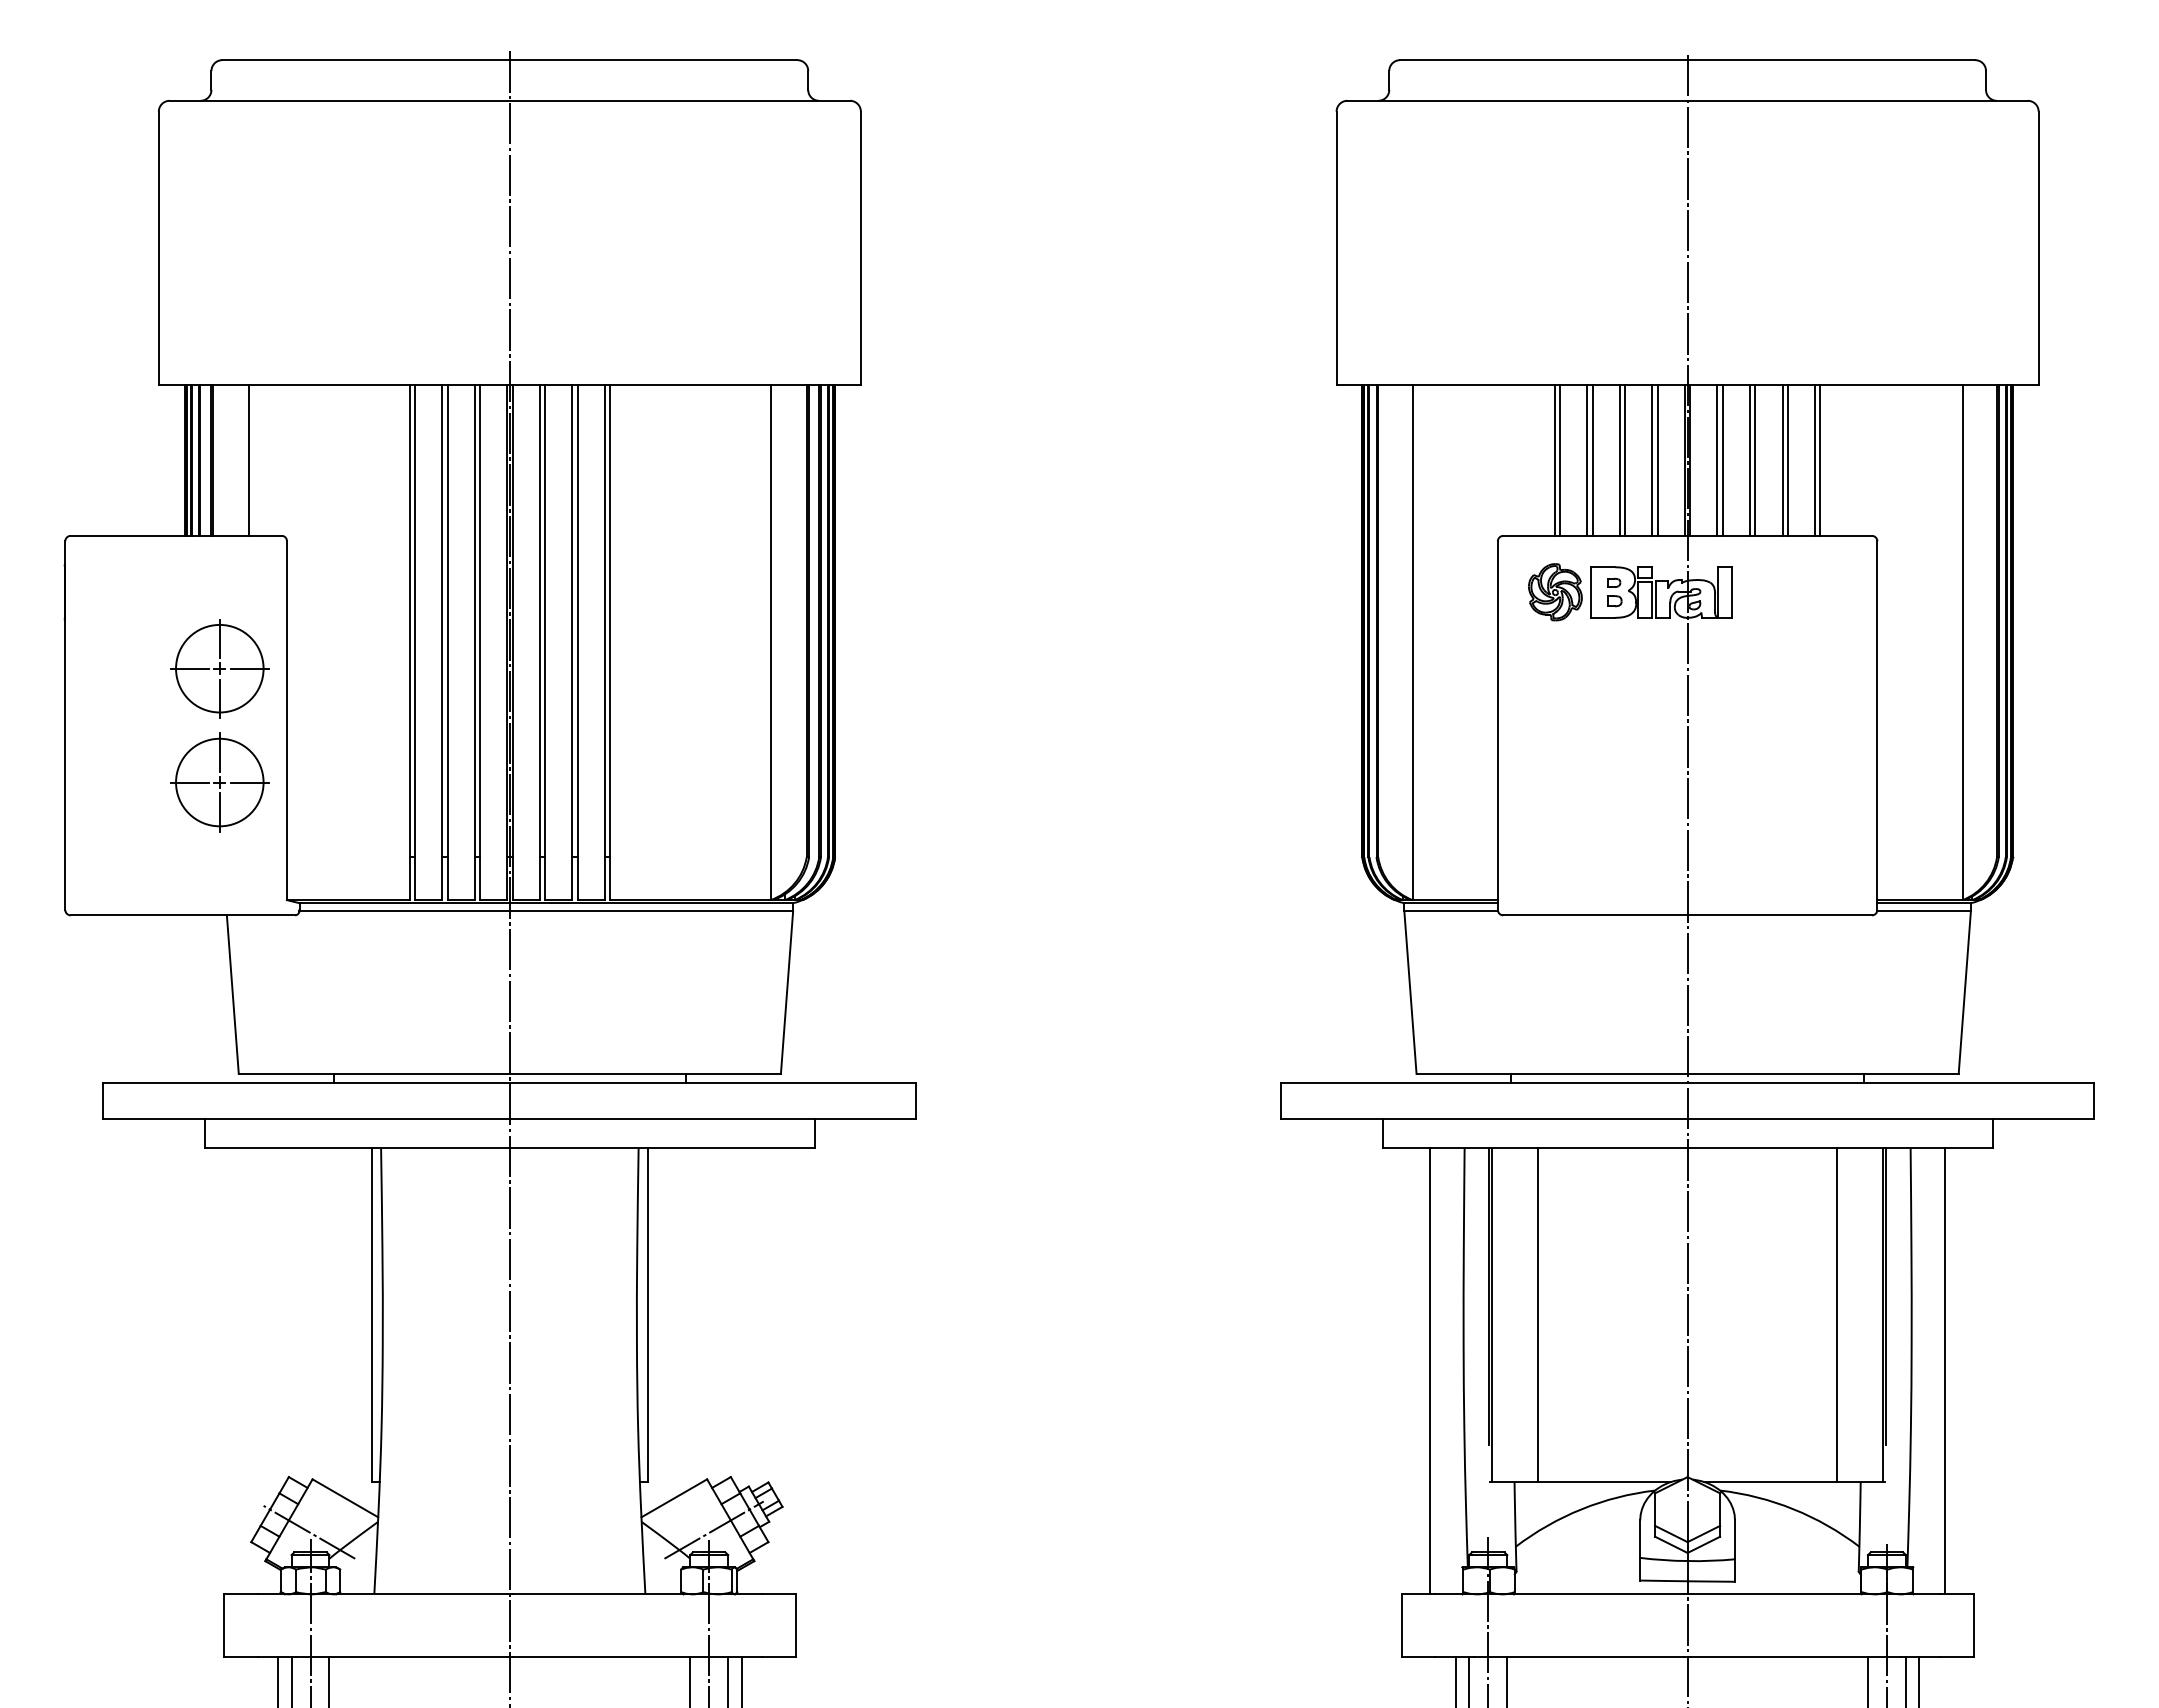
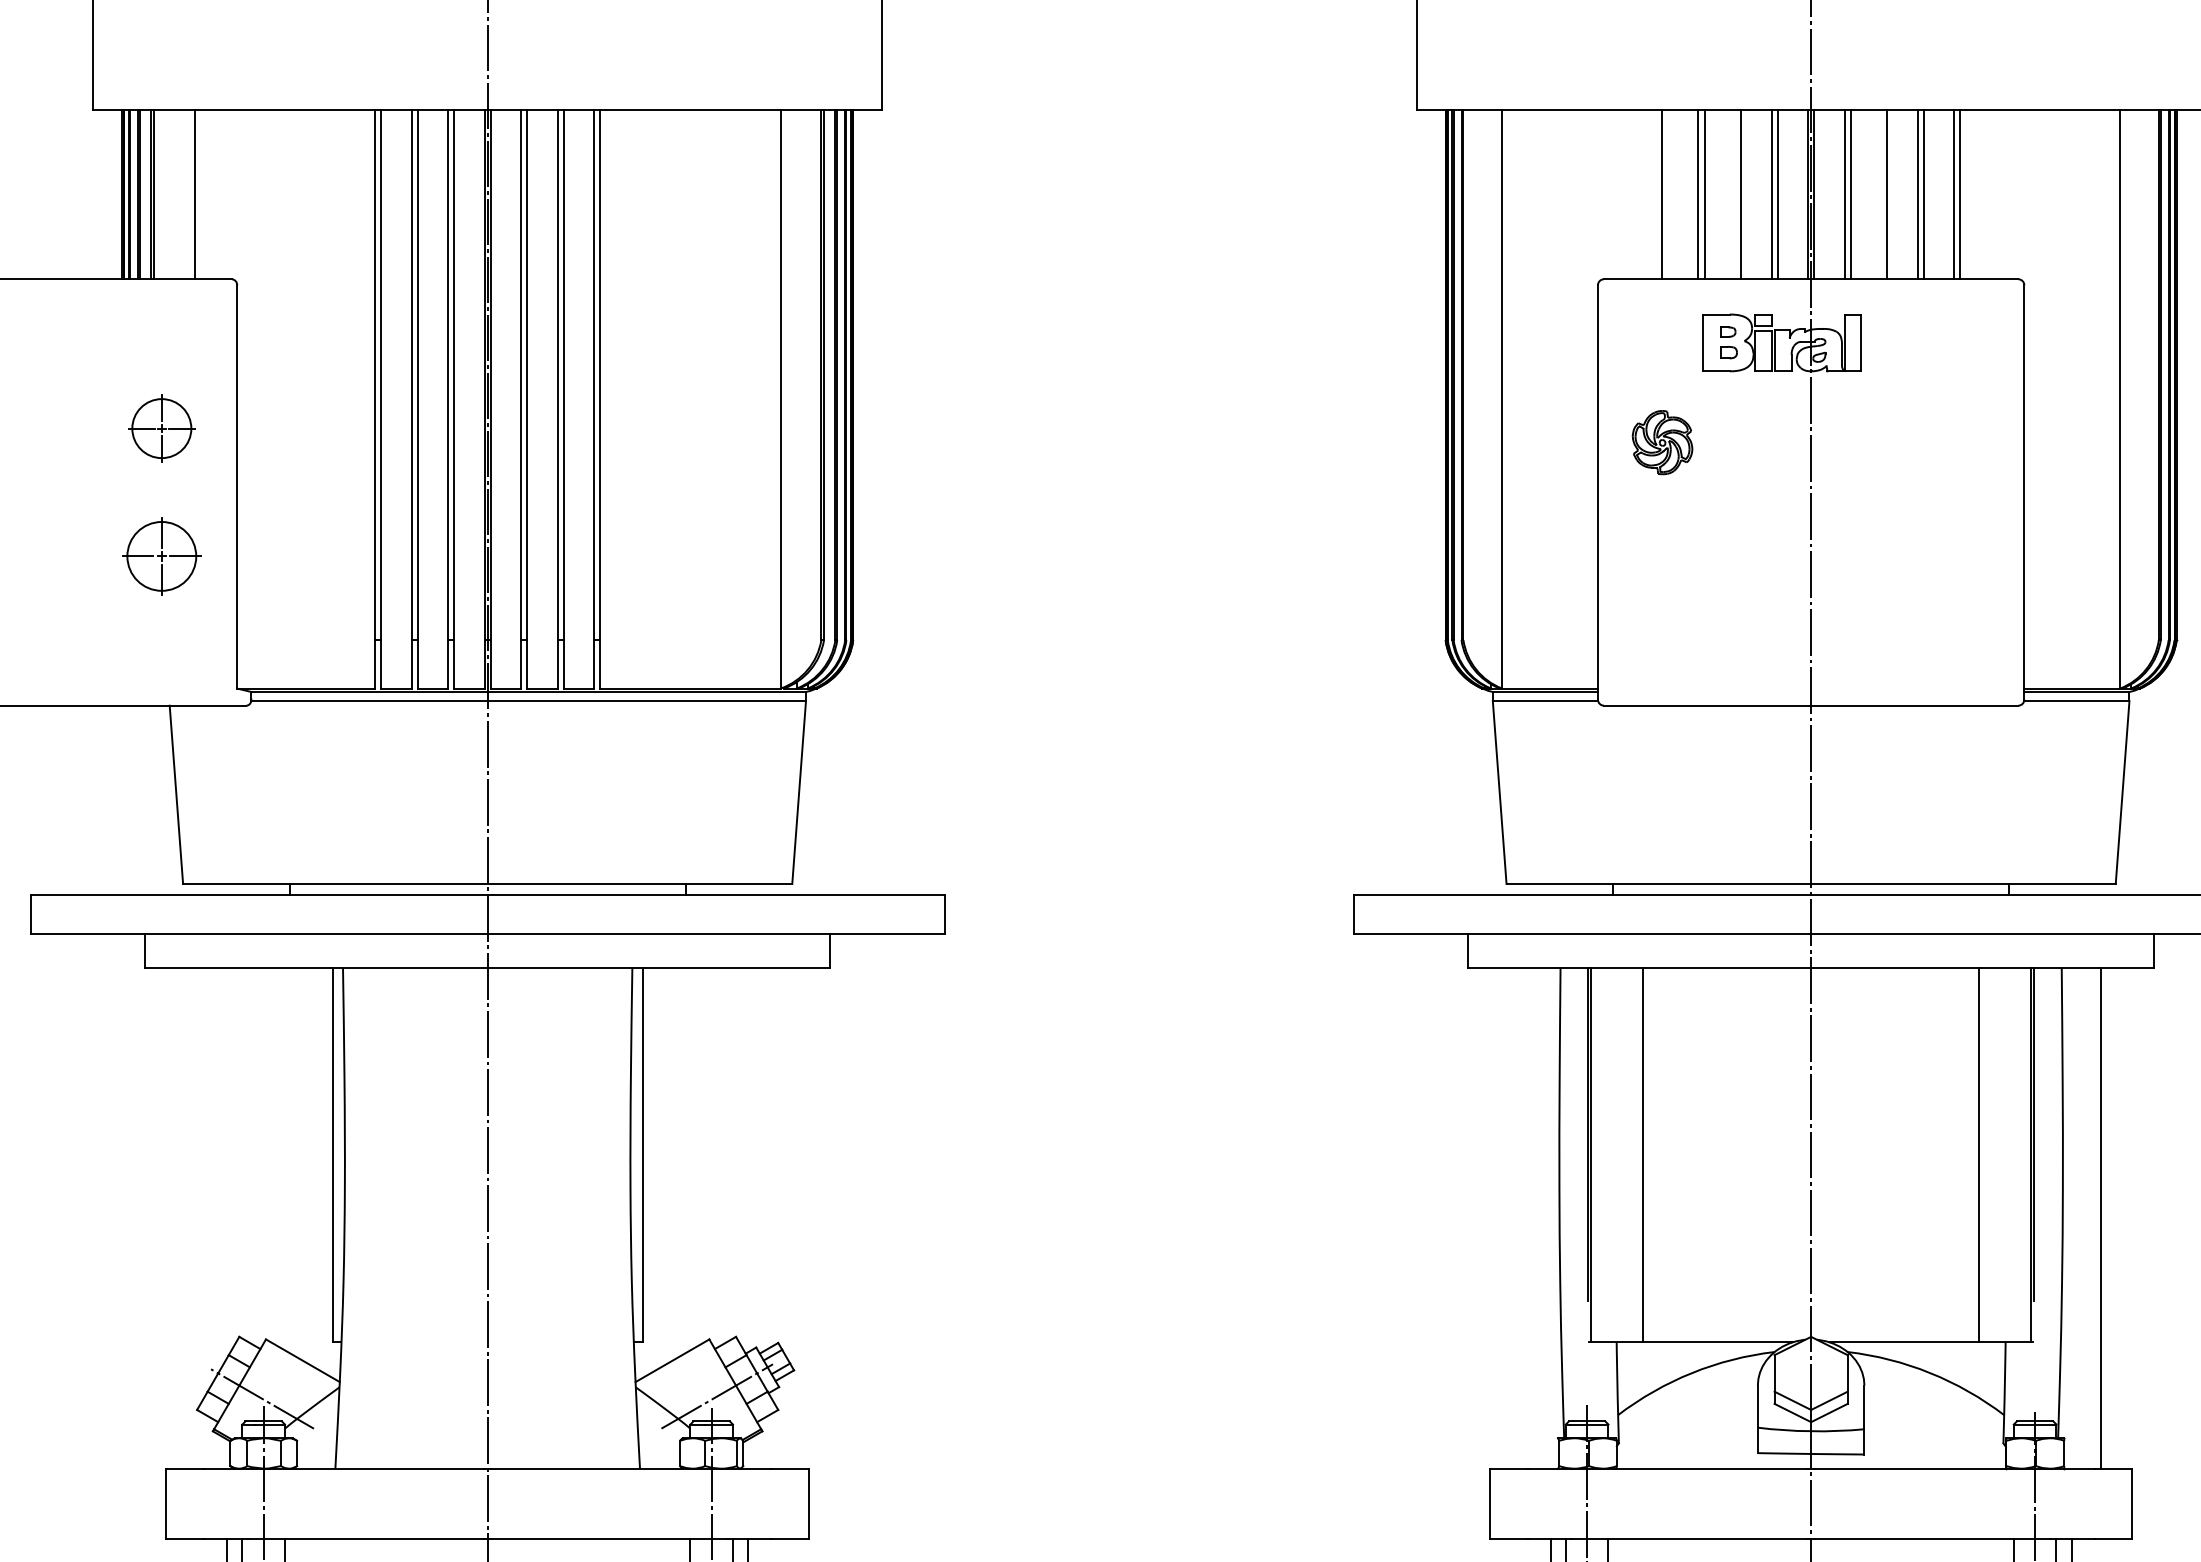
line: (1560, 460) -> (1668, 194), removed
line: (1619, 460) -> (1734, 194), removed
line: (1749, 460) -> (1880, 194), removed
part: (1555, 592) -> (1662, 442), moved
part: (219, 668) -> (161, 428), size x0.6
part: (219, 782) -> (161, 556), size x0.7
line: (1430, 1371) -> (1522, 1218), removed

